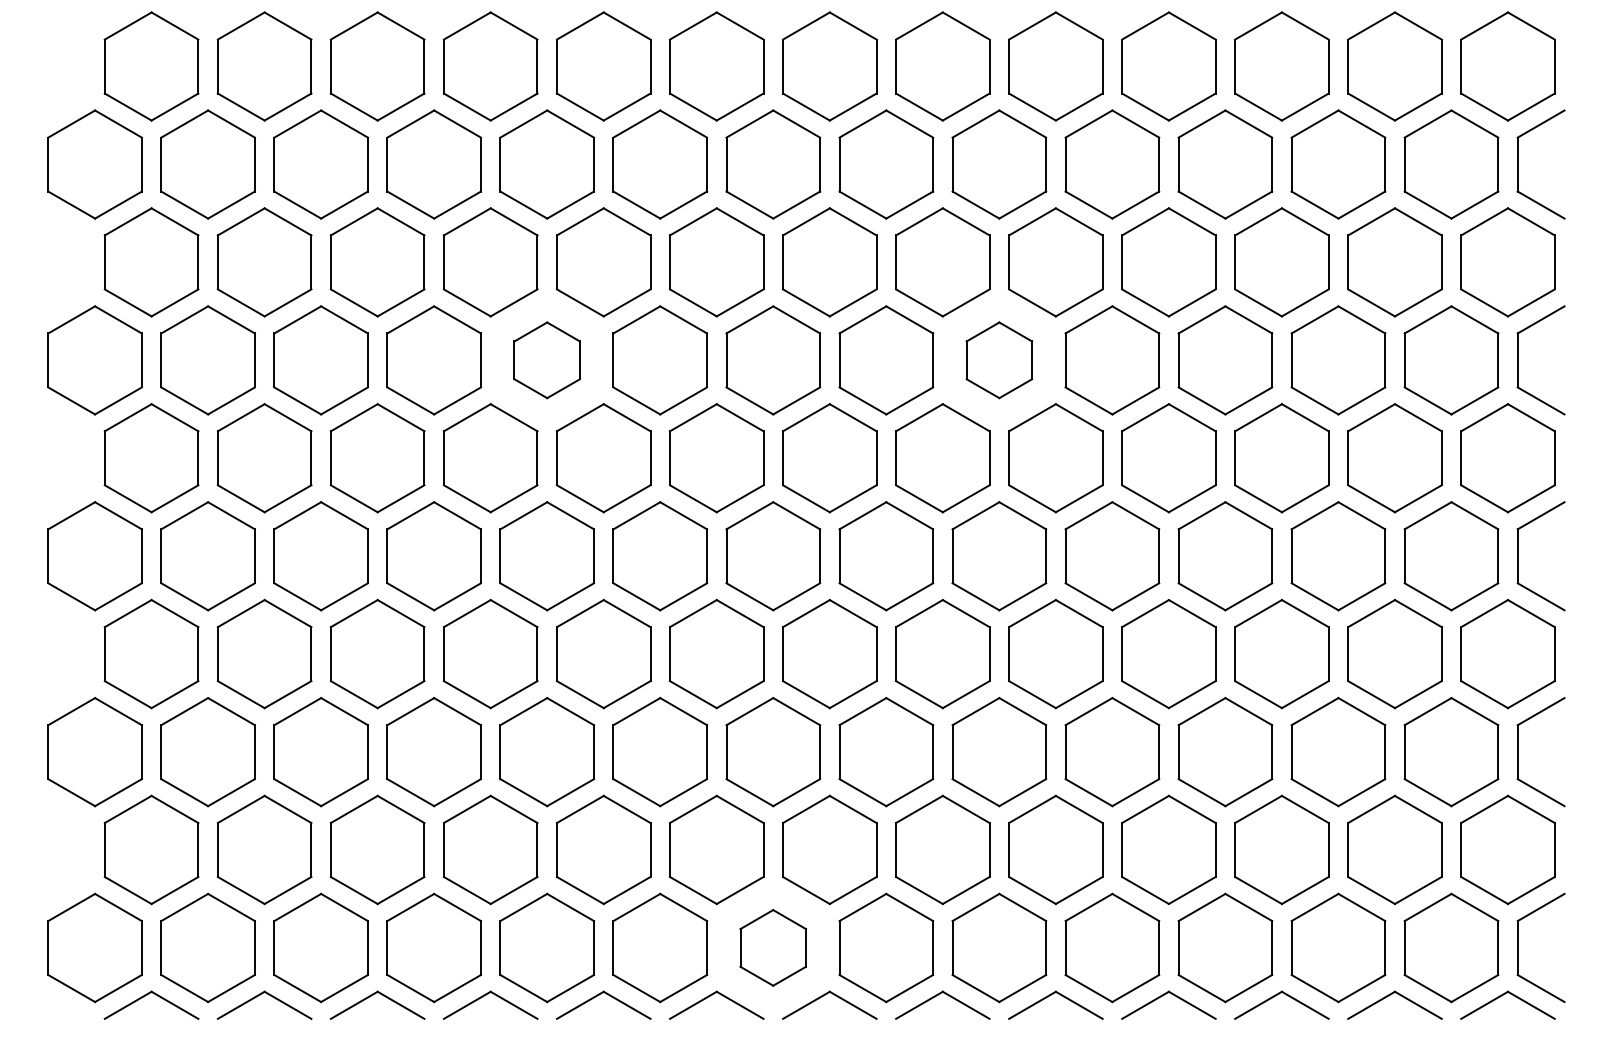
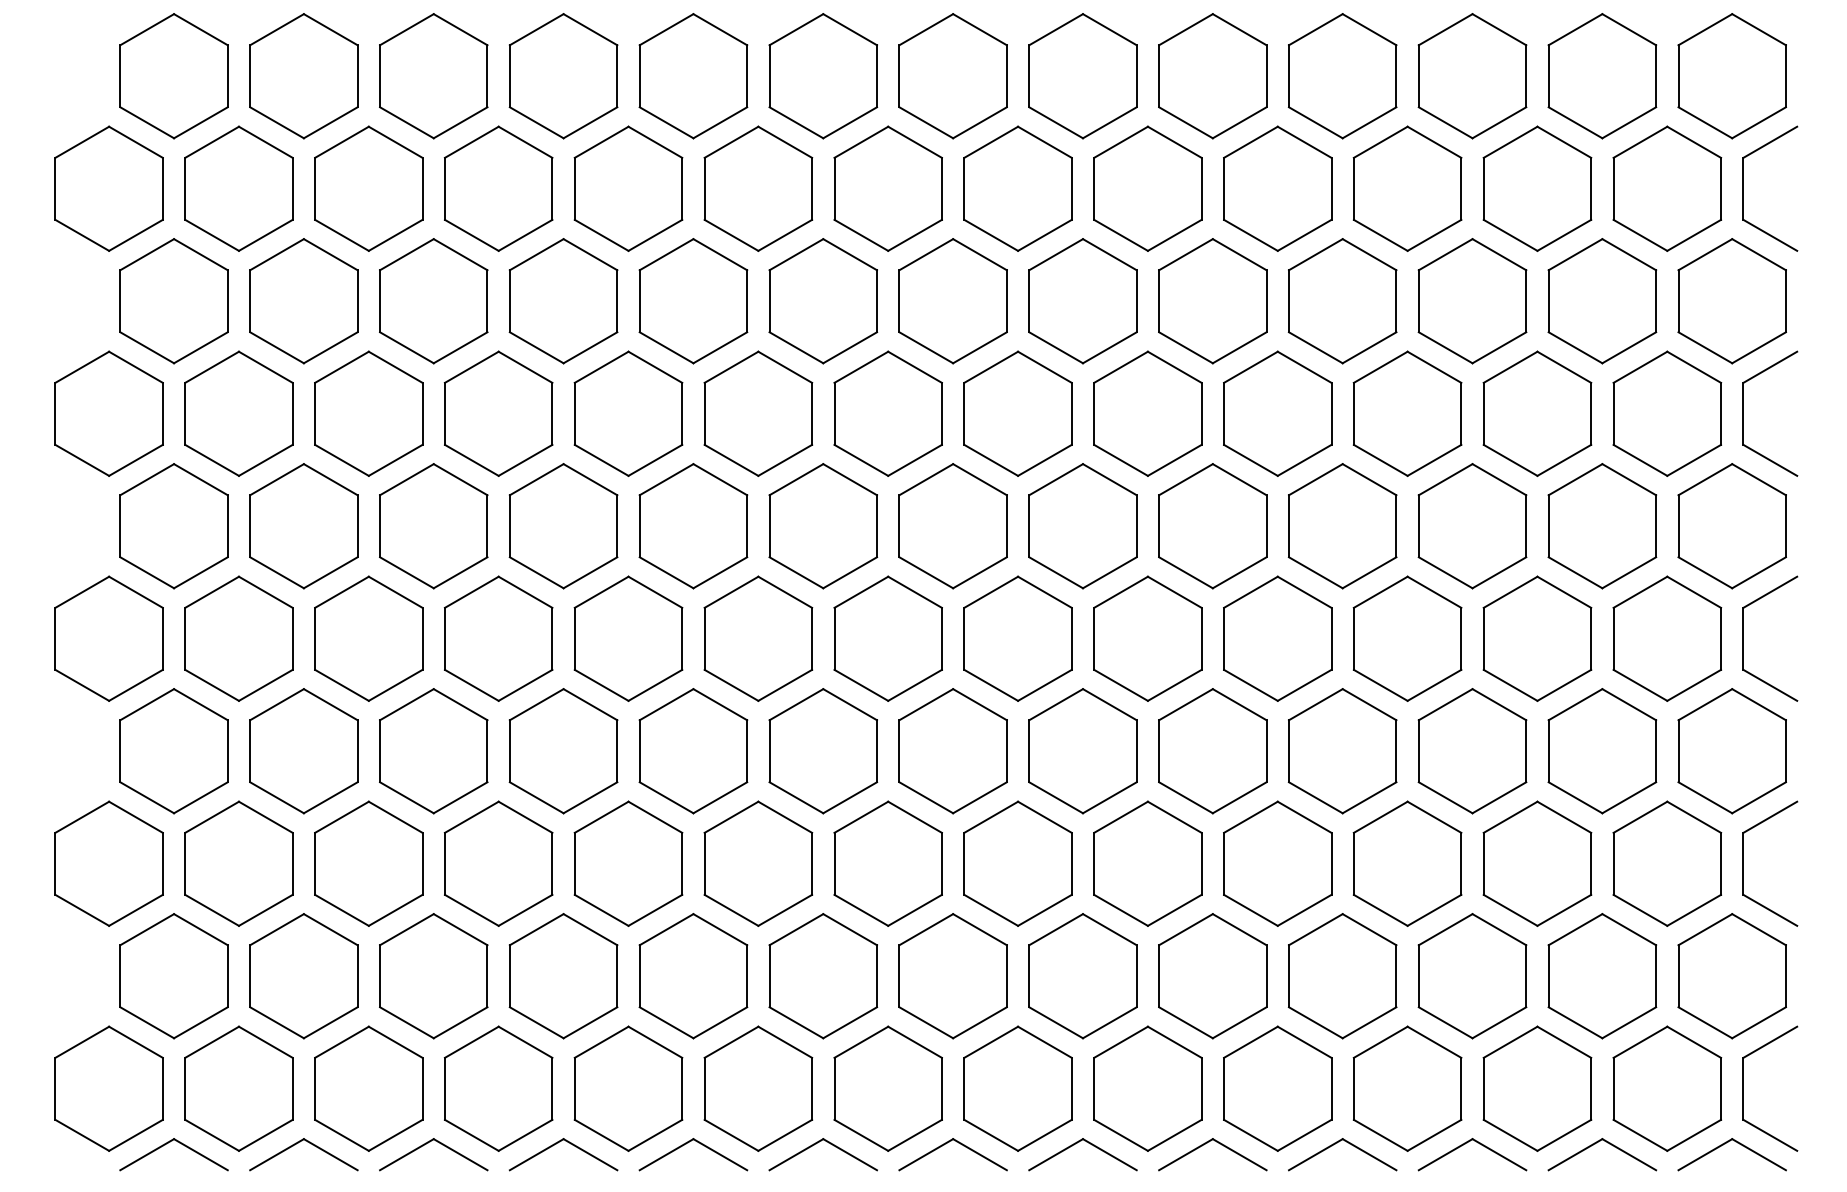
part: (547, 360) -> (628, 413), size x1.43
part: (998, 360) -> (1147, 413), size x1.43
part: (772, 947) -> (887, 1088), size x1.43

